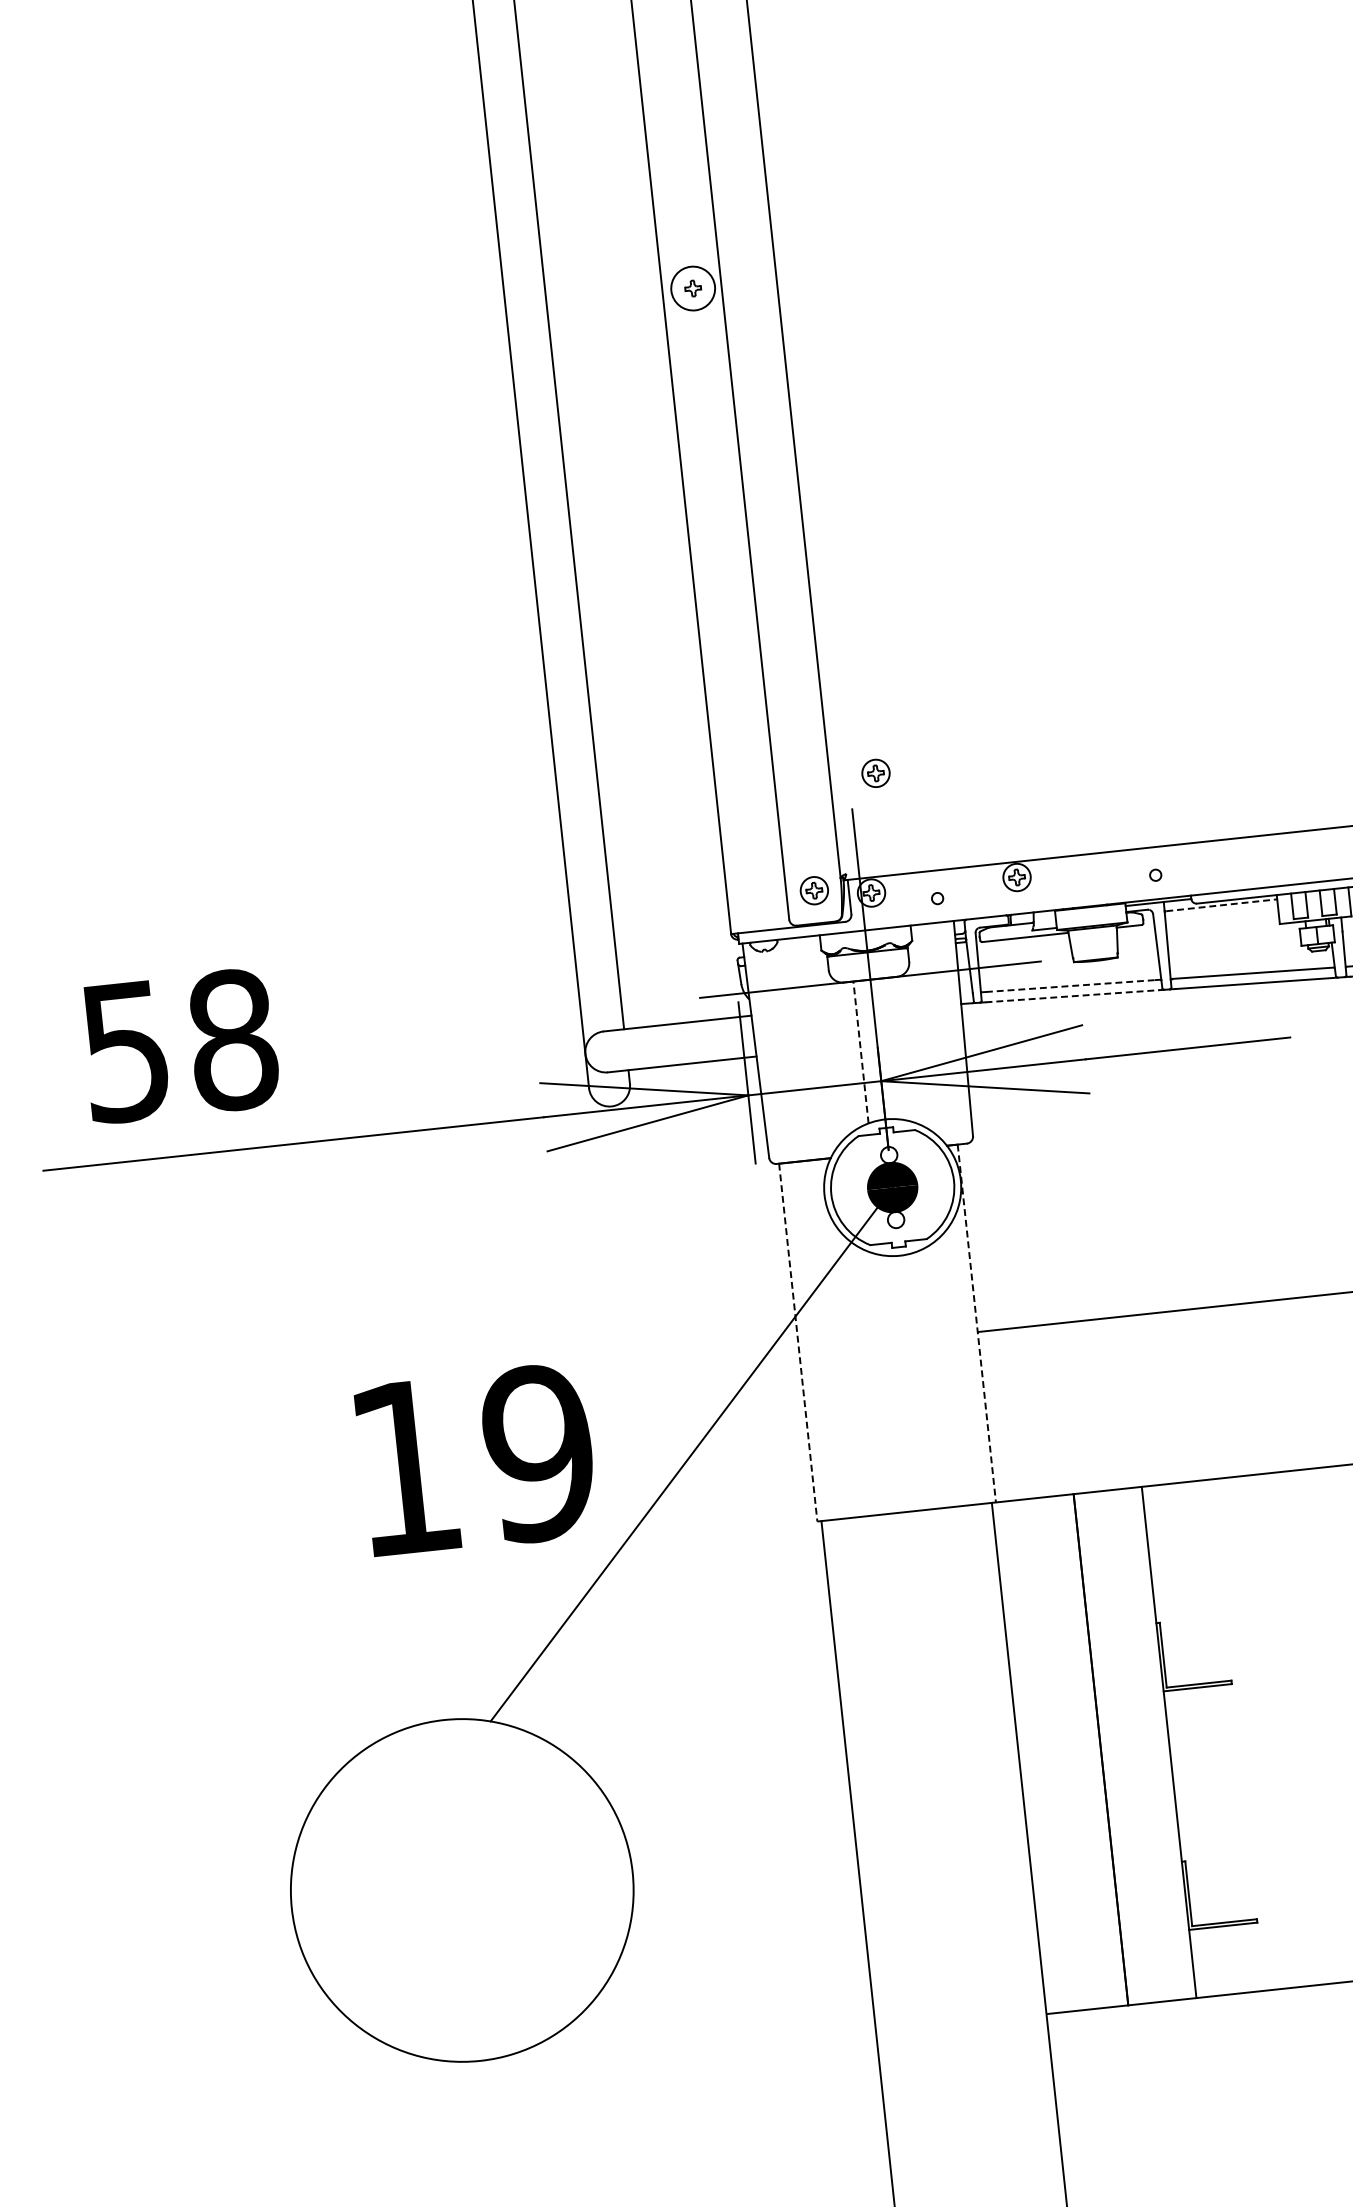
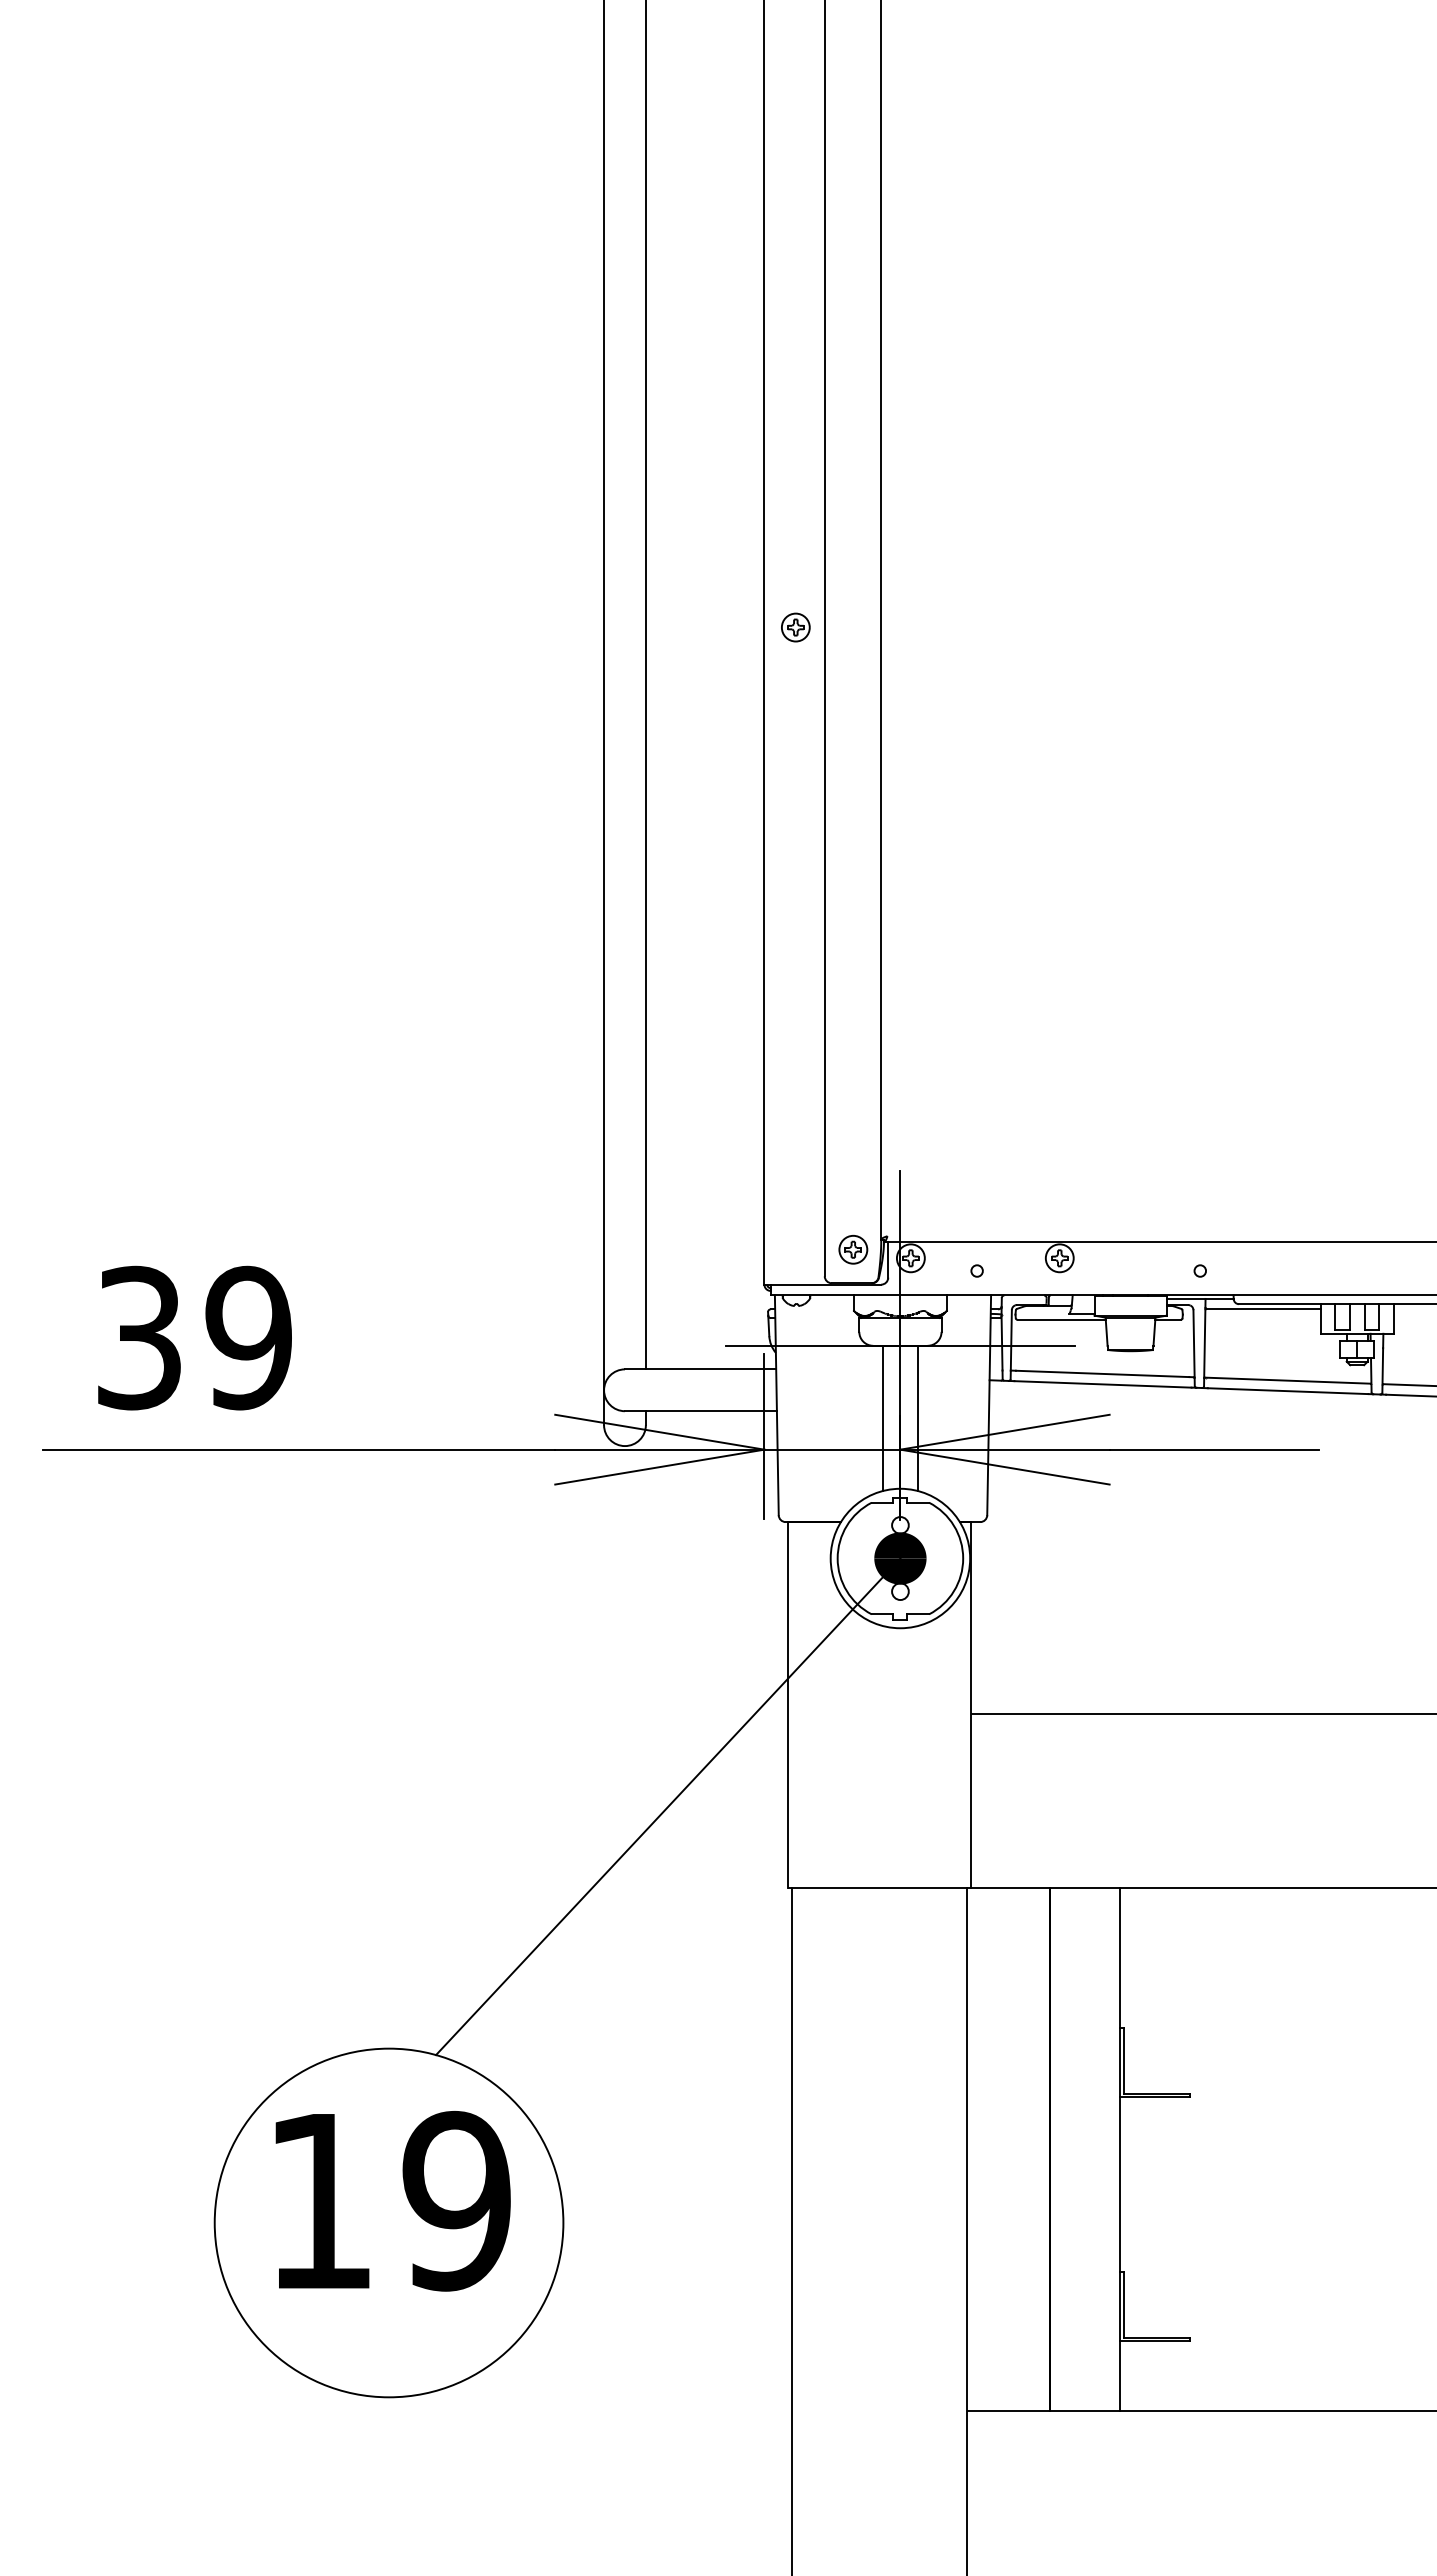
circle: (692, 288) -> (795, 627), size x0.62
part: (876, 773) -> (928, 1137), removed
line: (1221, 905) -> (1263, 1308), dashed -> solid
line: (1070, 985) -> (1102, 1373), dashed -> solid
line: (1072, 996) -> (1102, 1384), dashed -> solid
text: (180, 1045) -> (195, 1337), 58 -> 39
line: (894, 1048) -> (917, 1418), added
line: (860, 1052) -> (882, 1418), dashed -> solid
line: (976, 1323) -> (970, 1705), dashed -> solid
line: (798, 1342) -> (788, 1705), dashed -> solid
text: (476, 1460) -> (392, 2201), moved

